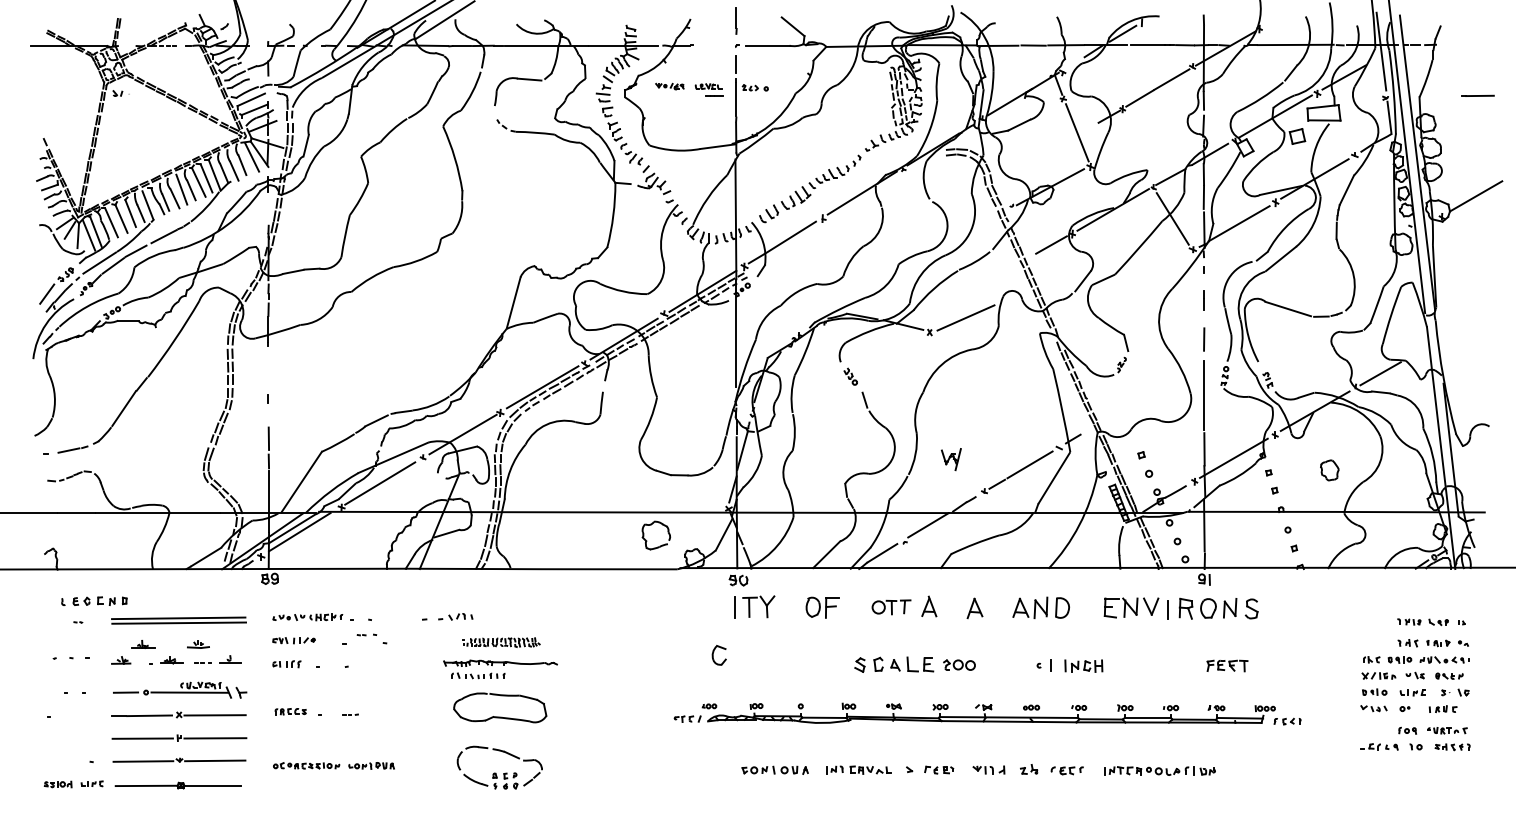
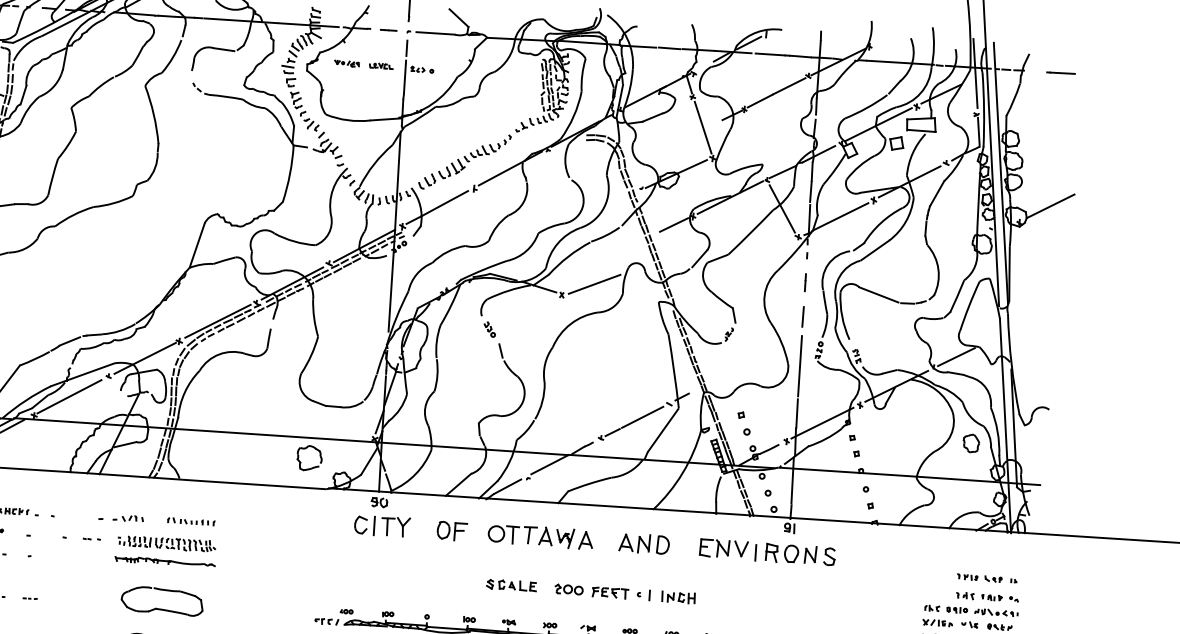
line: (714, 95) -> (388, 30), moved
line: (1477, 95) -> (1060, 72), moved
part: (951, 459) -> (565, 538), moved
part: (1329, 470) -> (971, 443), moved
part: (891, 607) -> (512, 535), size x1.43
part: (366, 634) -> (91, 538), moved
part: (501, 642) -> (167, 543), size x1.43
part: (718, 655) -> (360, 525), moved
part: (893, 664) -> (511, 585), size x0.71
part: (1227, 665) -> (610, 592), moved
part: (478, 675) -> (191, 521), moved

